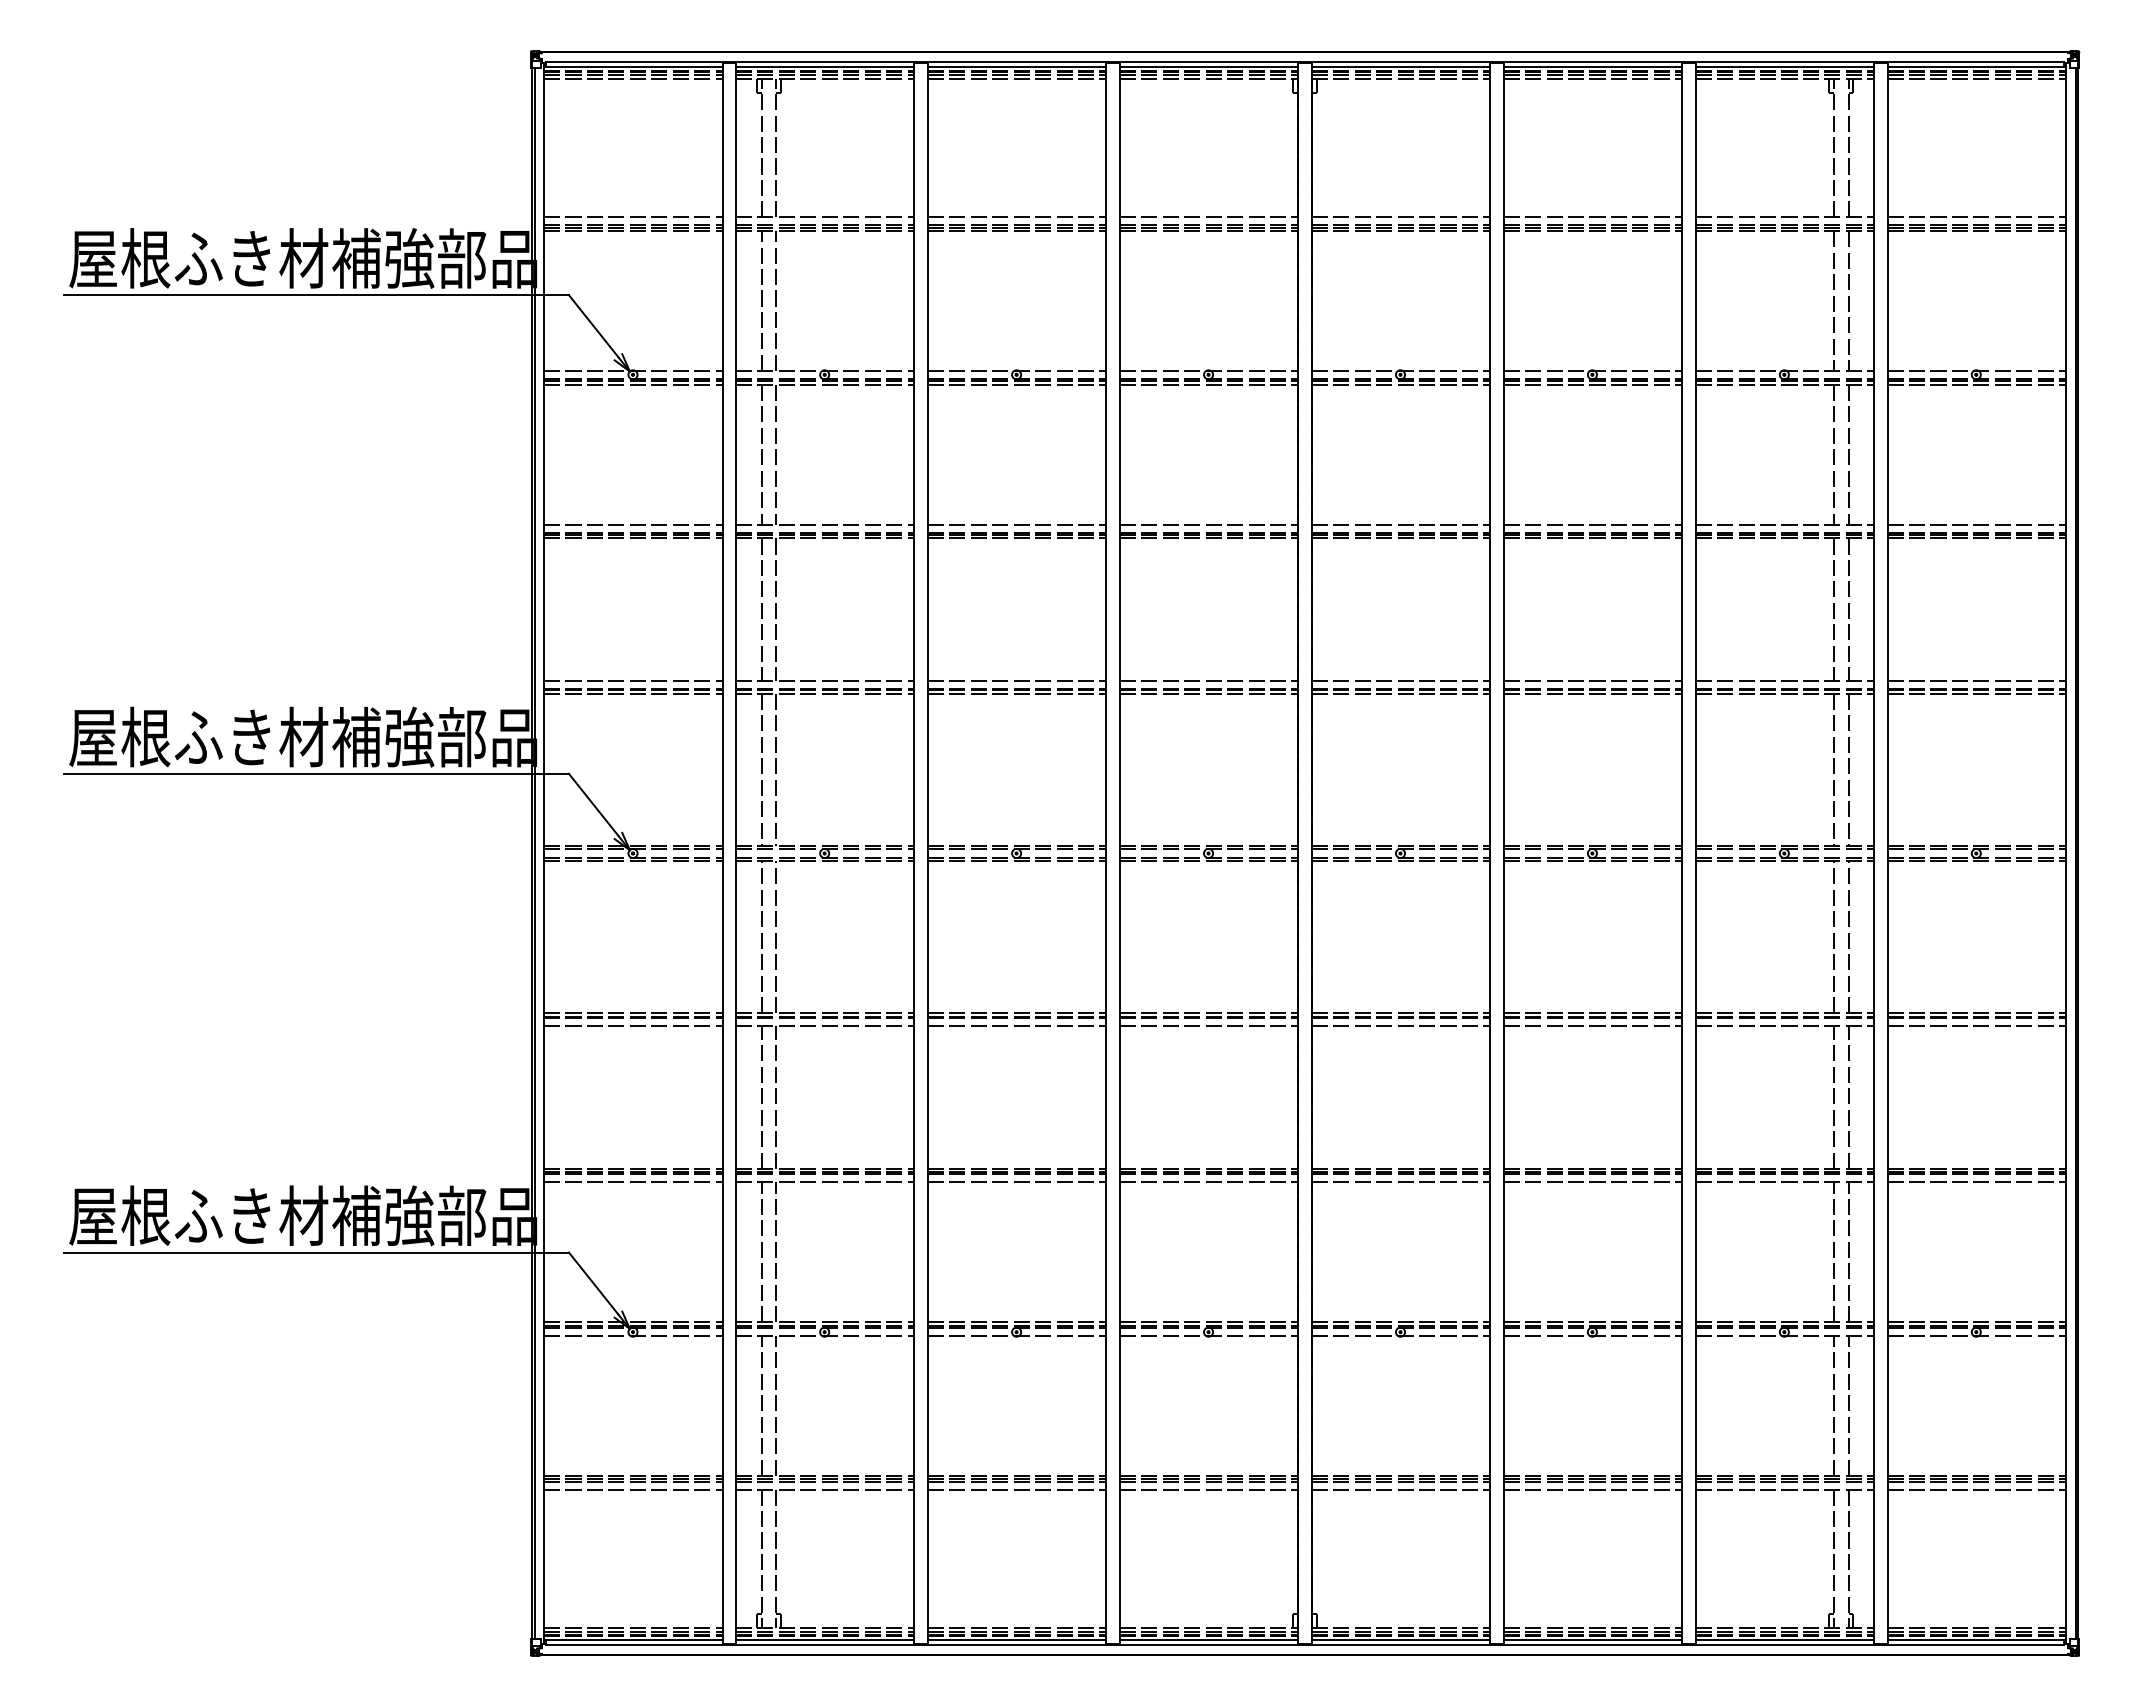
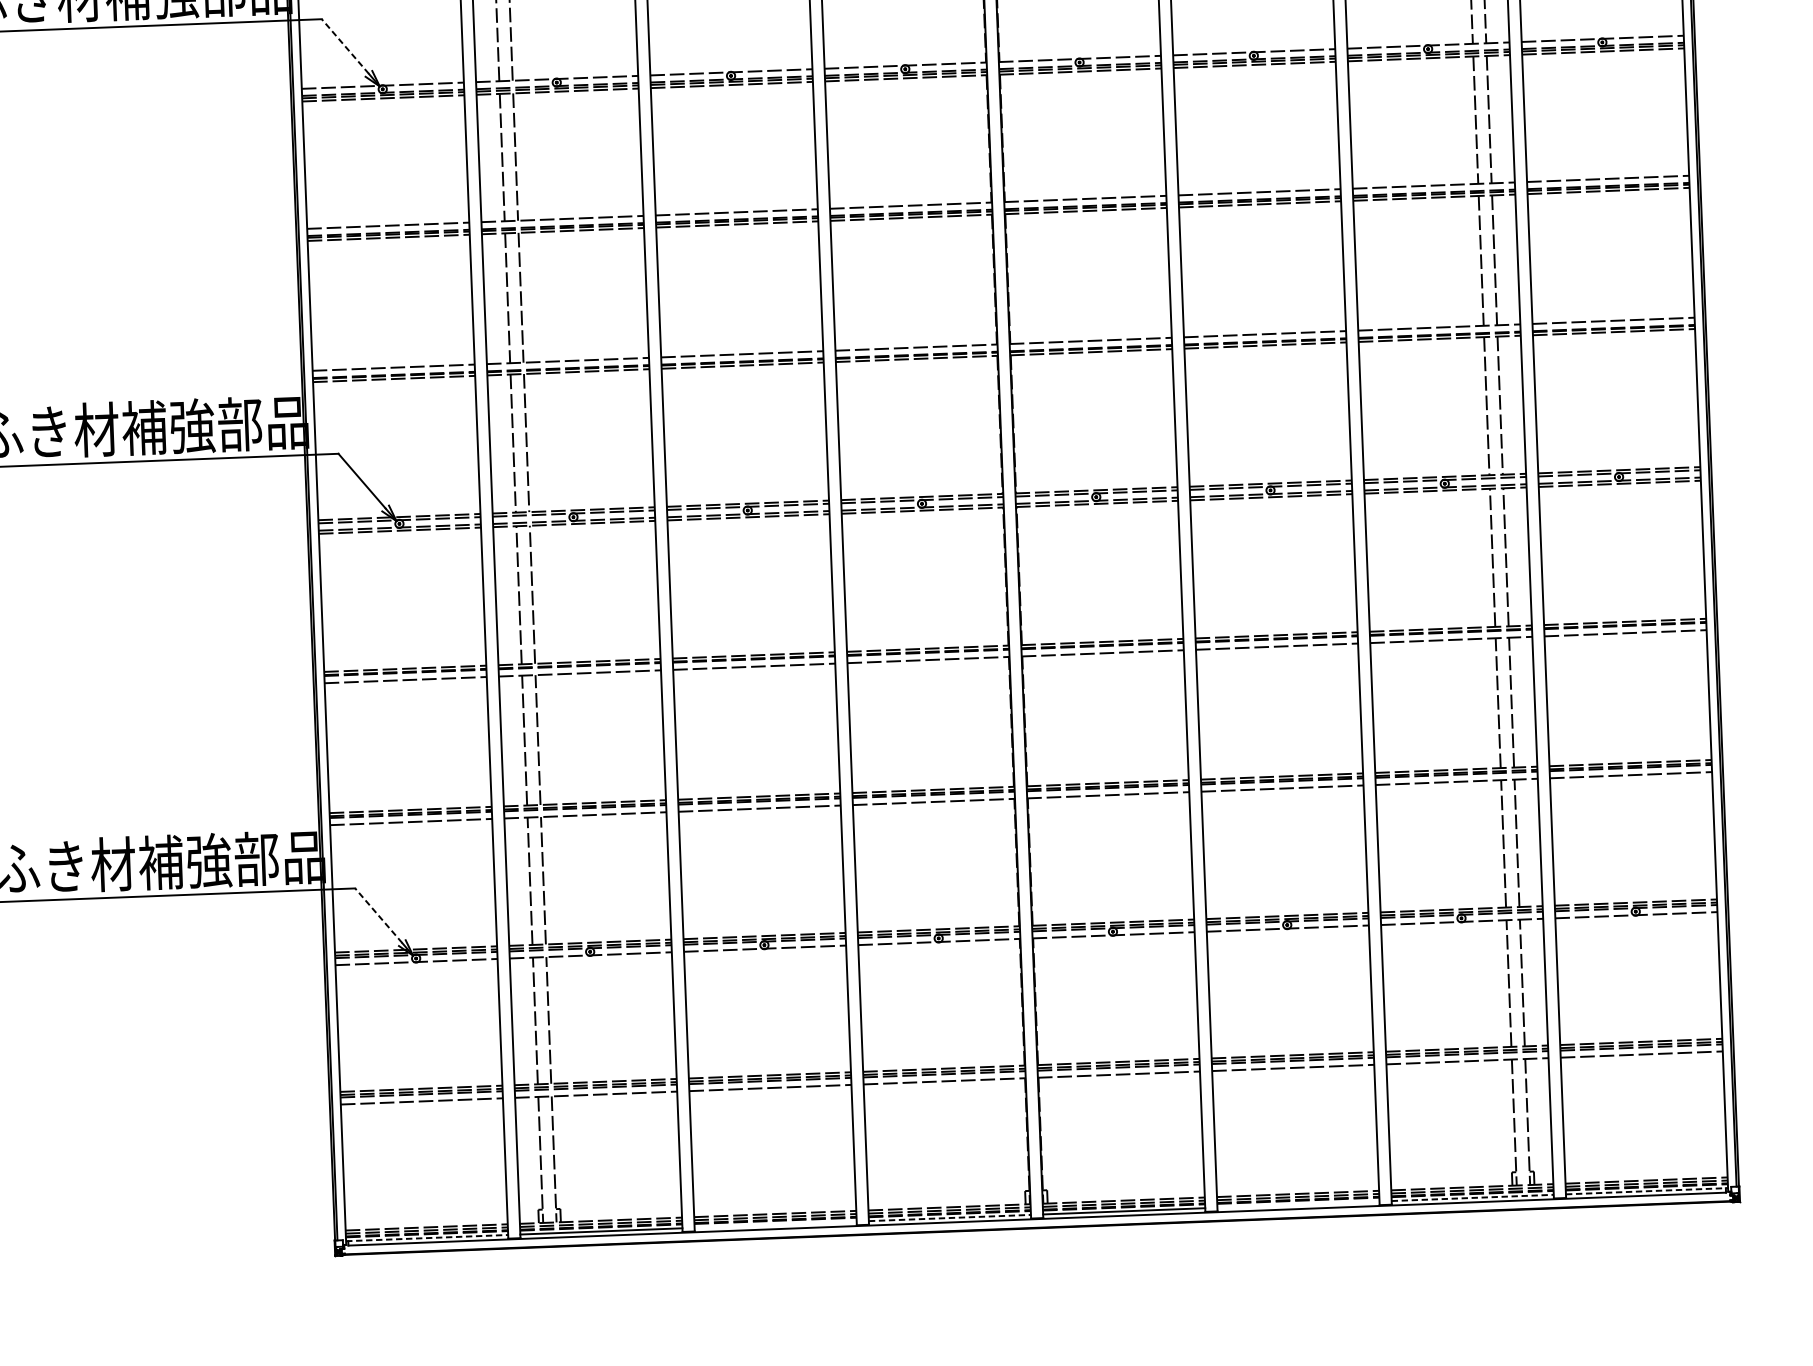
line: (593, 326) -> (345, 46), solid -> dashed
line: (593, 1283) -> (378, 915), solid -> dashed
line: (633, 1640) -> (427, 1238), solid -> dashed
line: (1016, 1640) -> (775, 1225), removed
line: (1209, 1640) -> (950, 1218), solid -> dashed
line: (1592, 1640) -> (1298, 1204), removed
line: (1785, 1640) -> (1473, 1198), solid -> dashed
line: (1977, 1640) -> (1647, 1191), solid -> dashed

